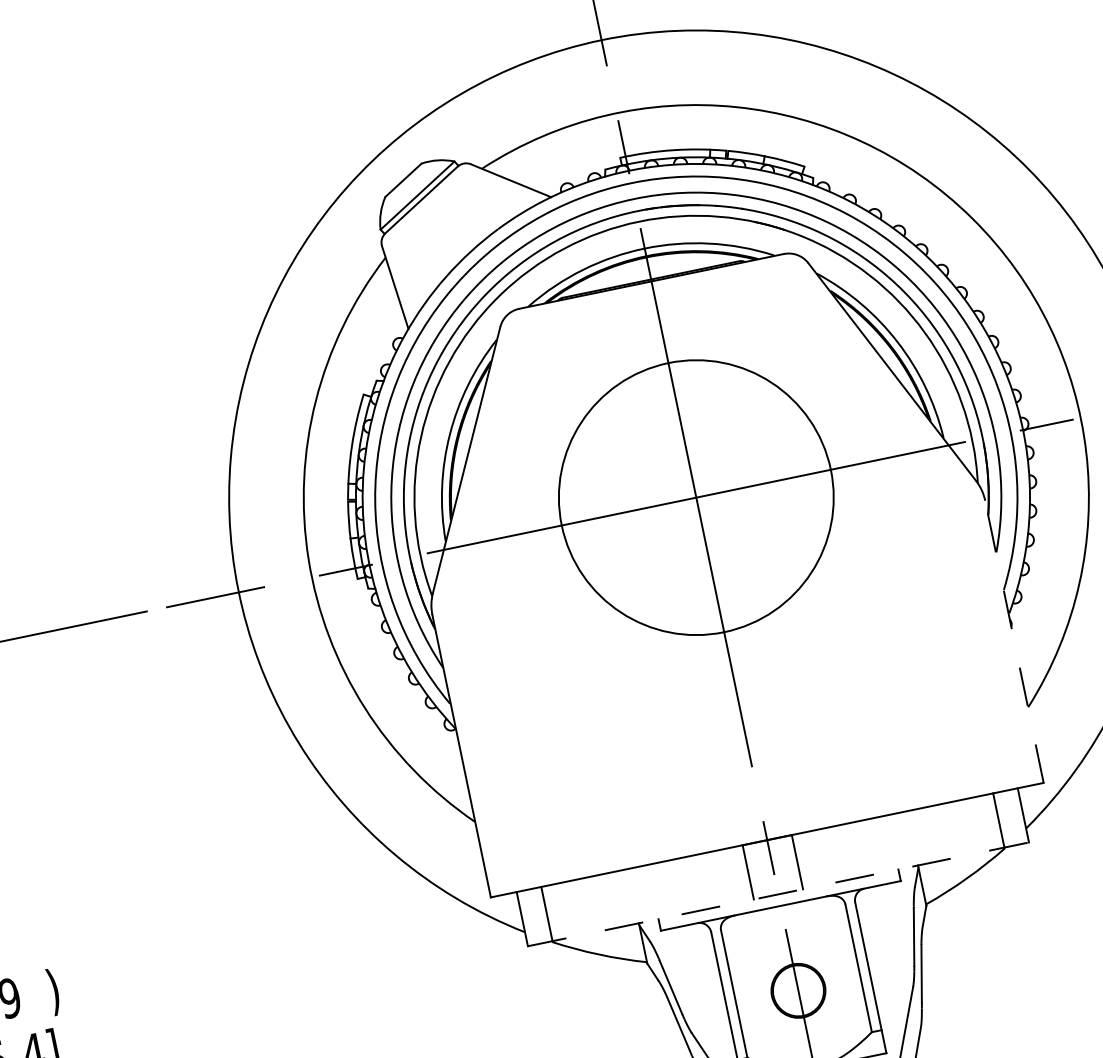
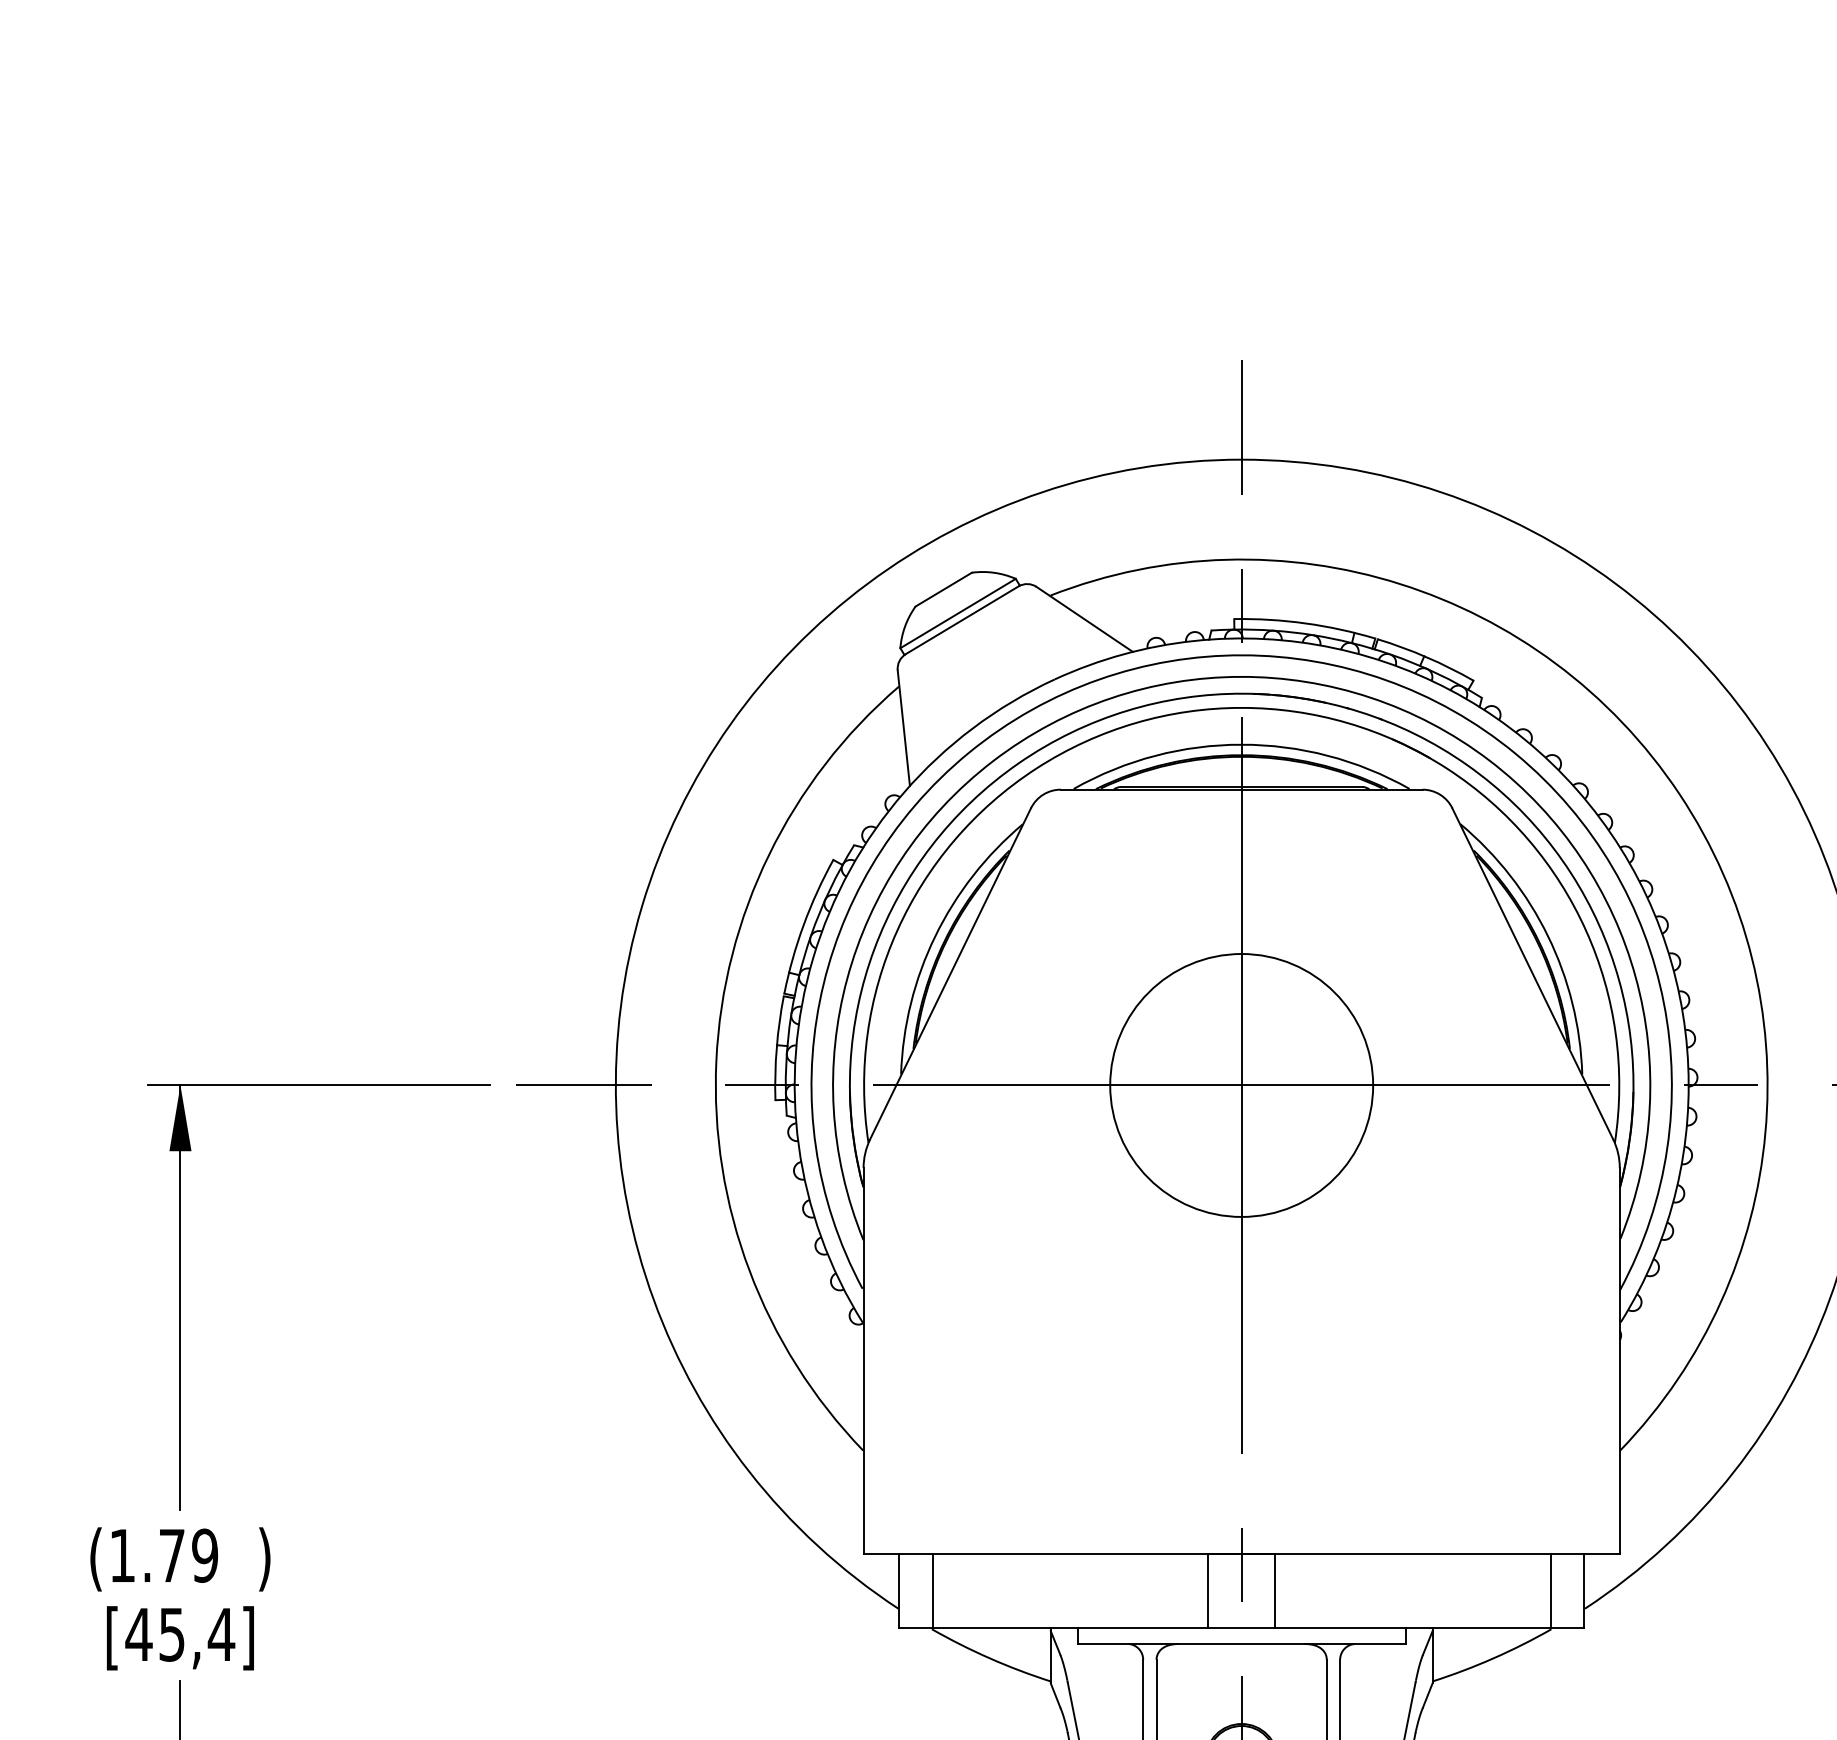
circle: (696, 497) -> (1241, 1085), size x0.71
line: (1014, 642) -> (1619, 1361), dashed -> solid
line: (778, 894) -> (1241, 1628), dashed -> solid

